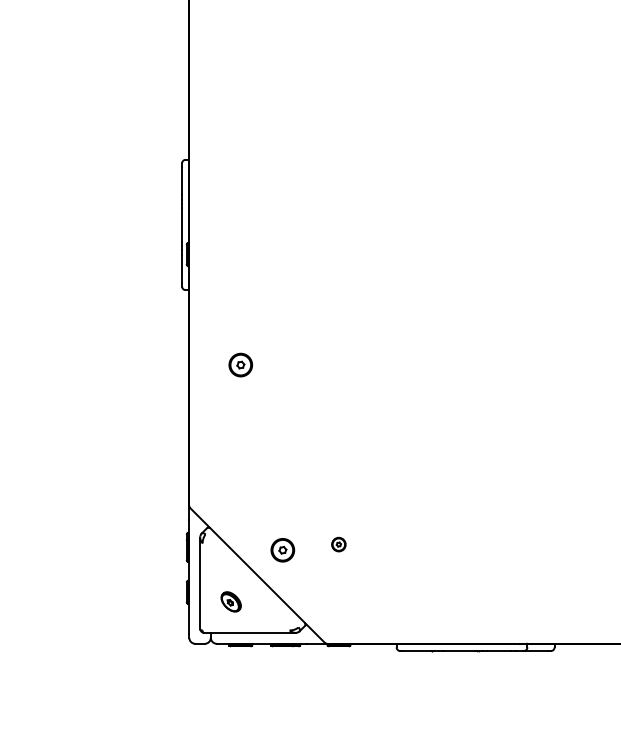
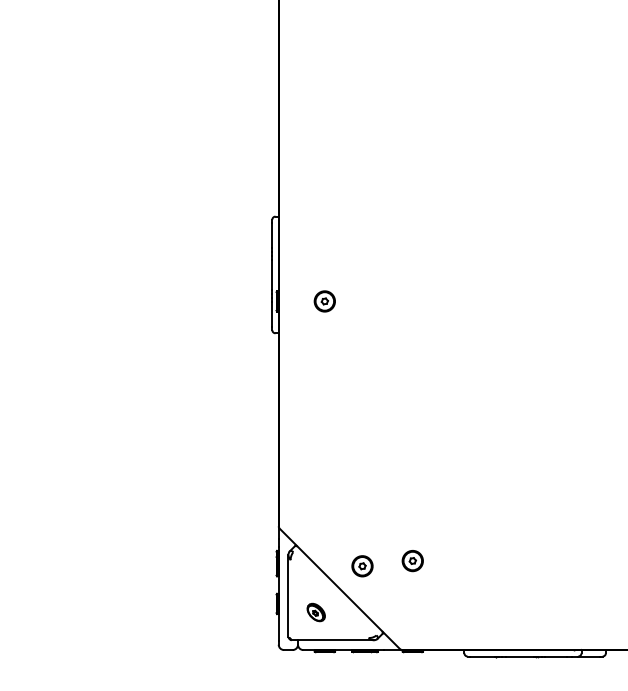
part: (240, 365) -> (324, 301), moved
part: (338, 544) -> (412, 561), size x1.67

